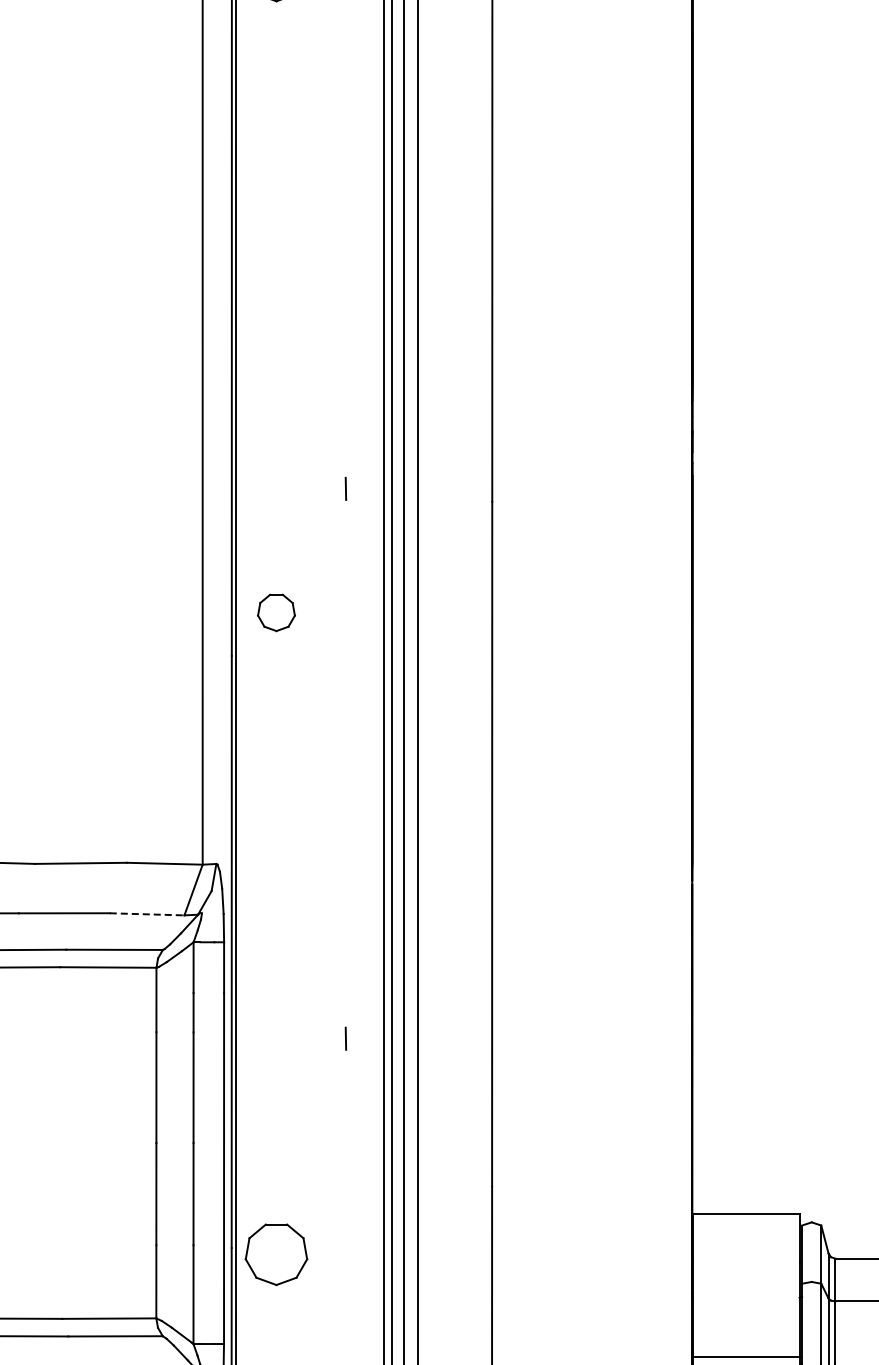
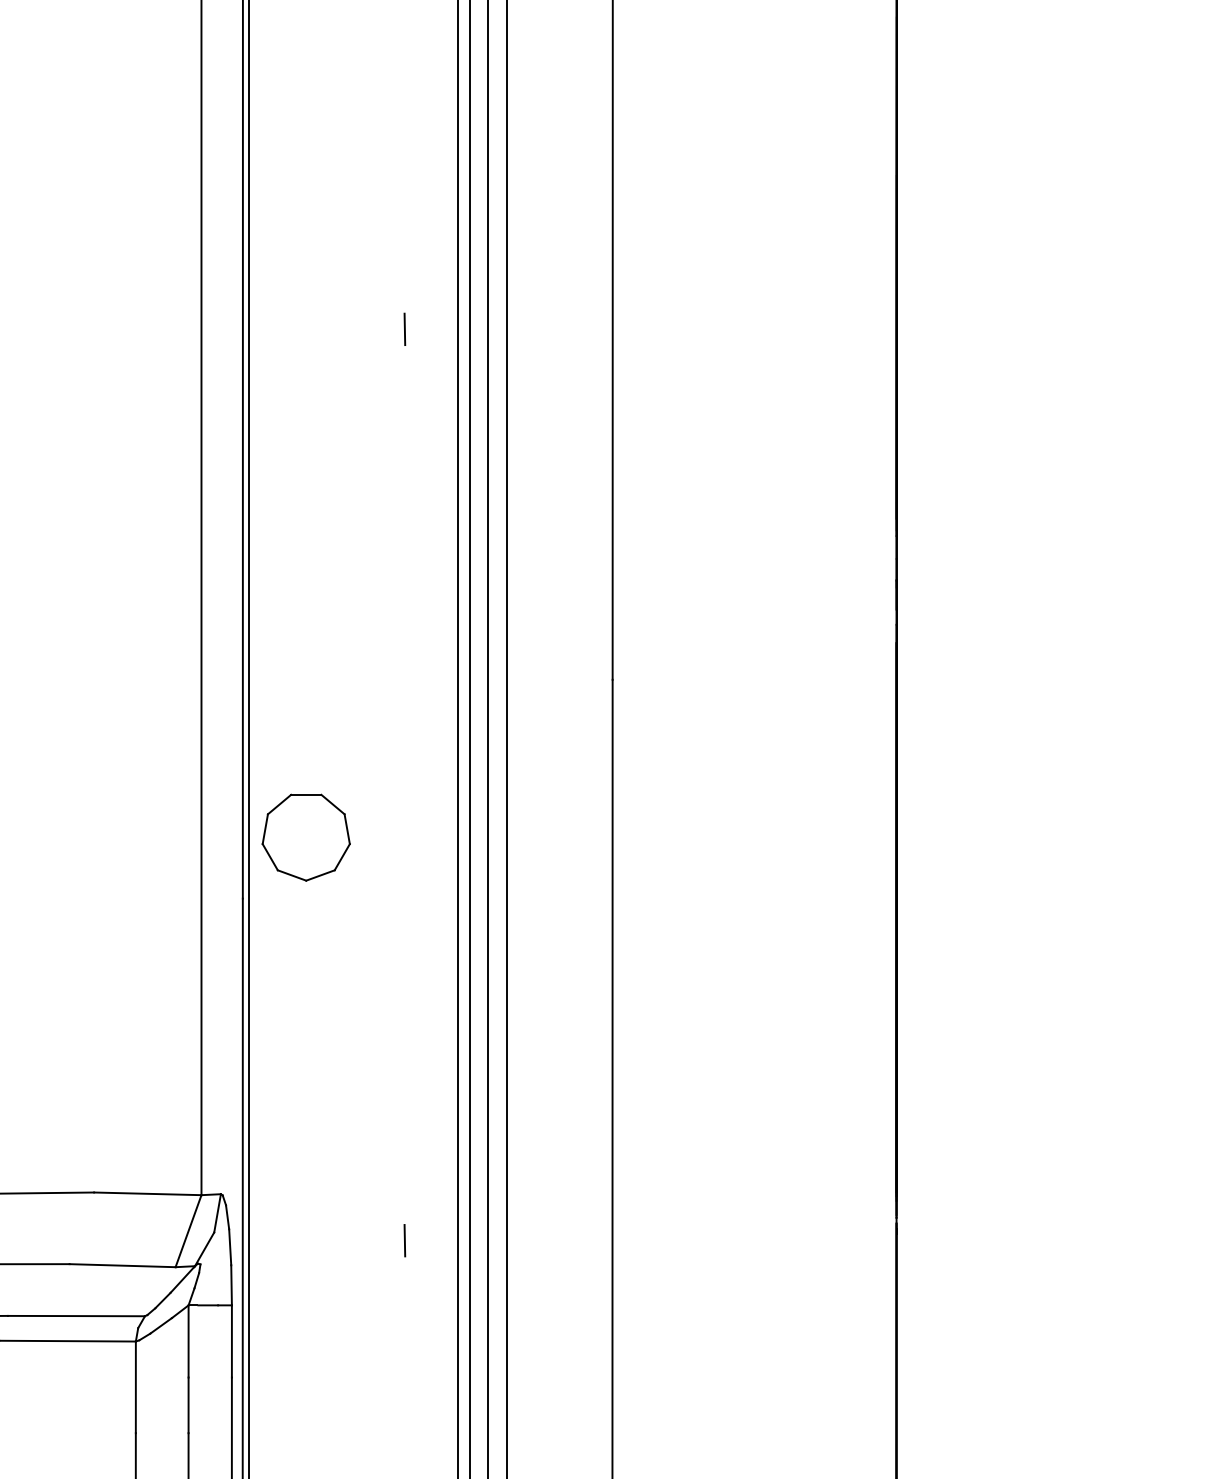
line: (345, 488) -> (404, 328), moved
part: (276, 612) -> (306, 837), size x1.67
line: (147, 914) -> (123, 1265), dashed -> solid
line: (345, 1038) -> (404, 1240), moved

